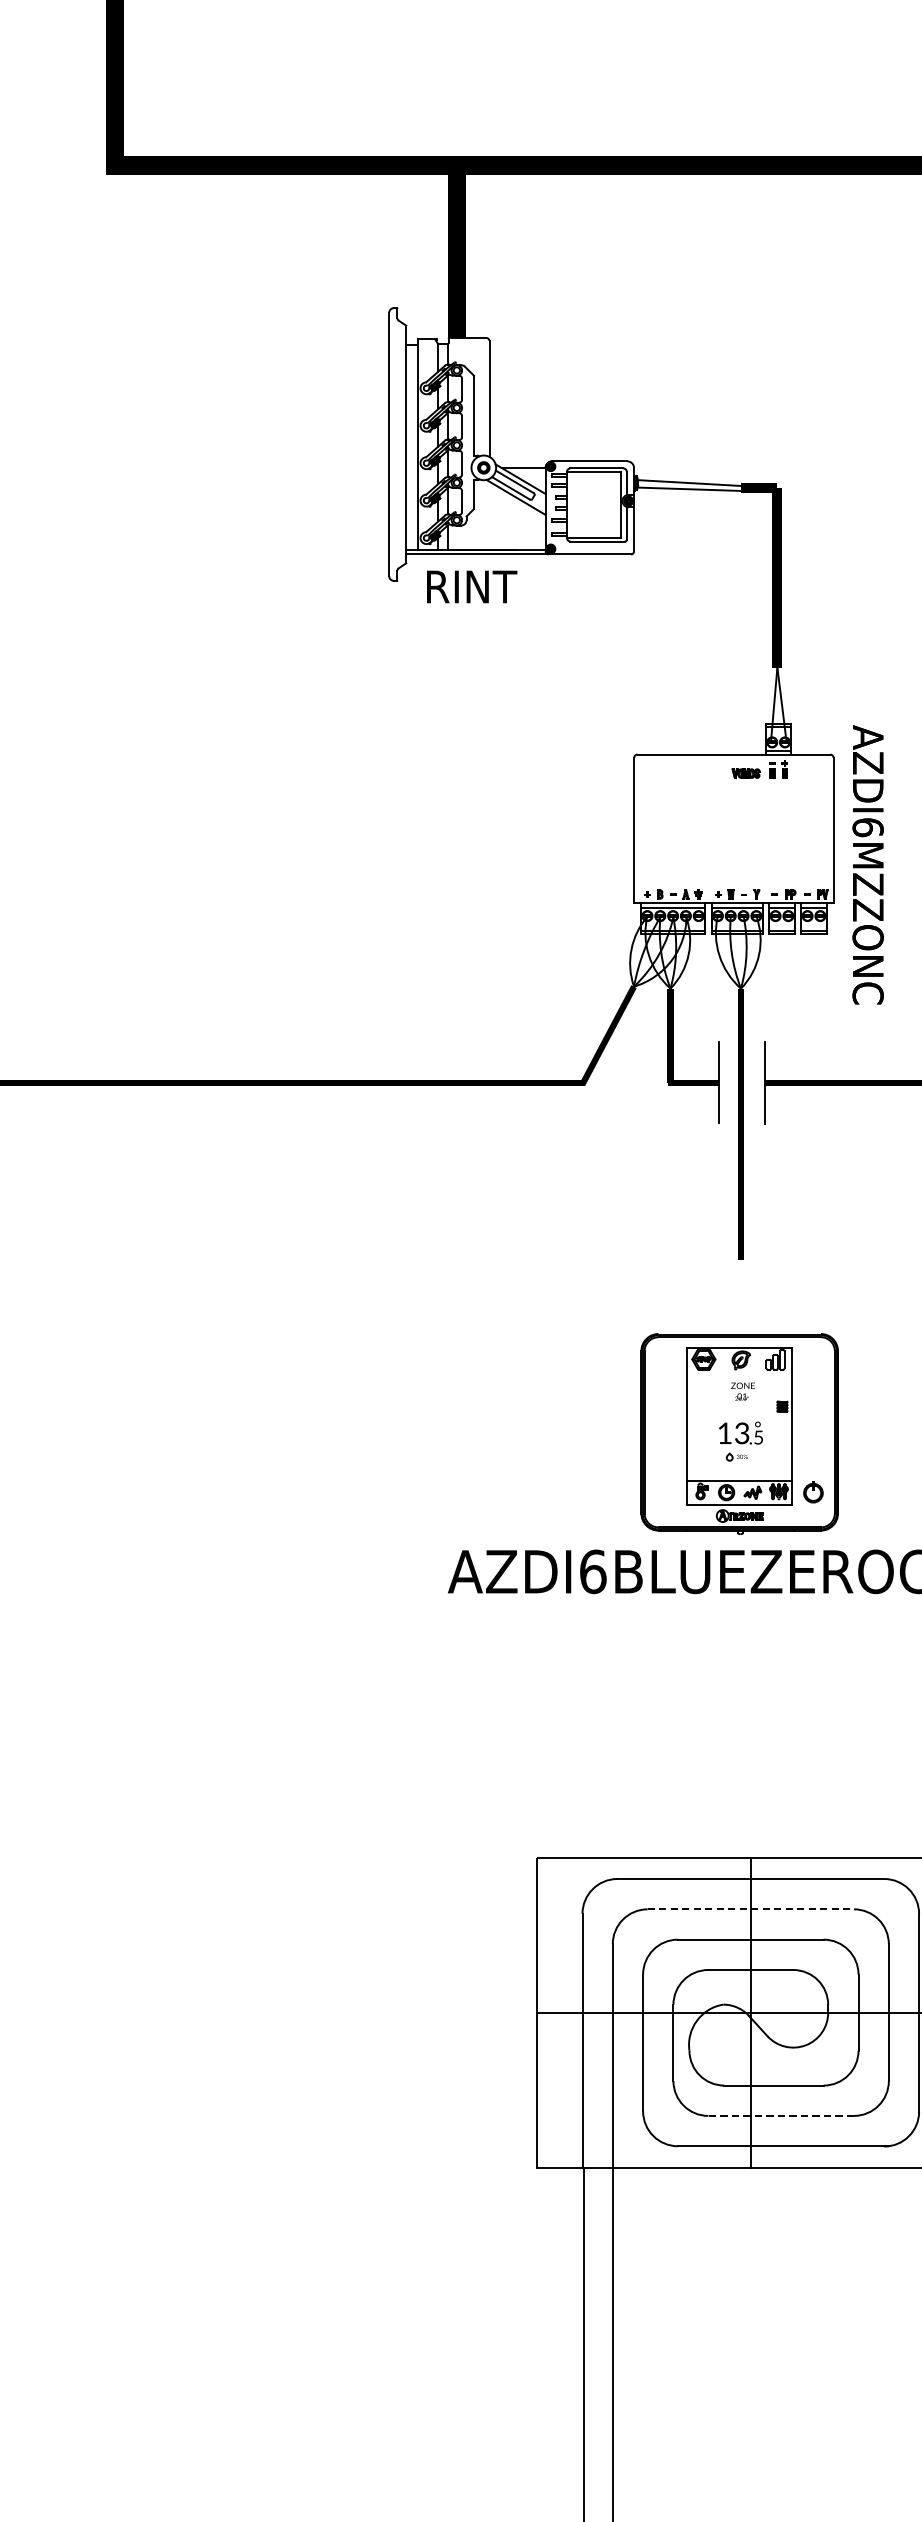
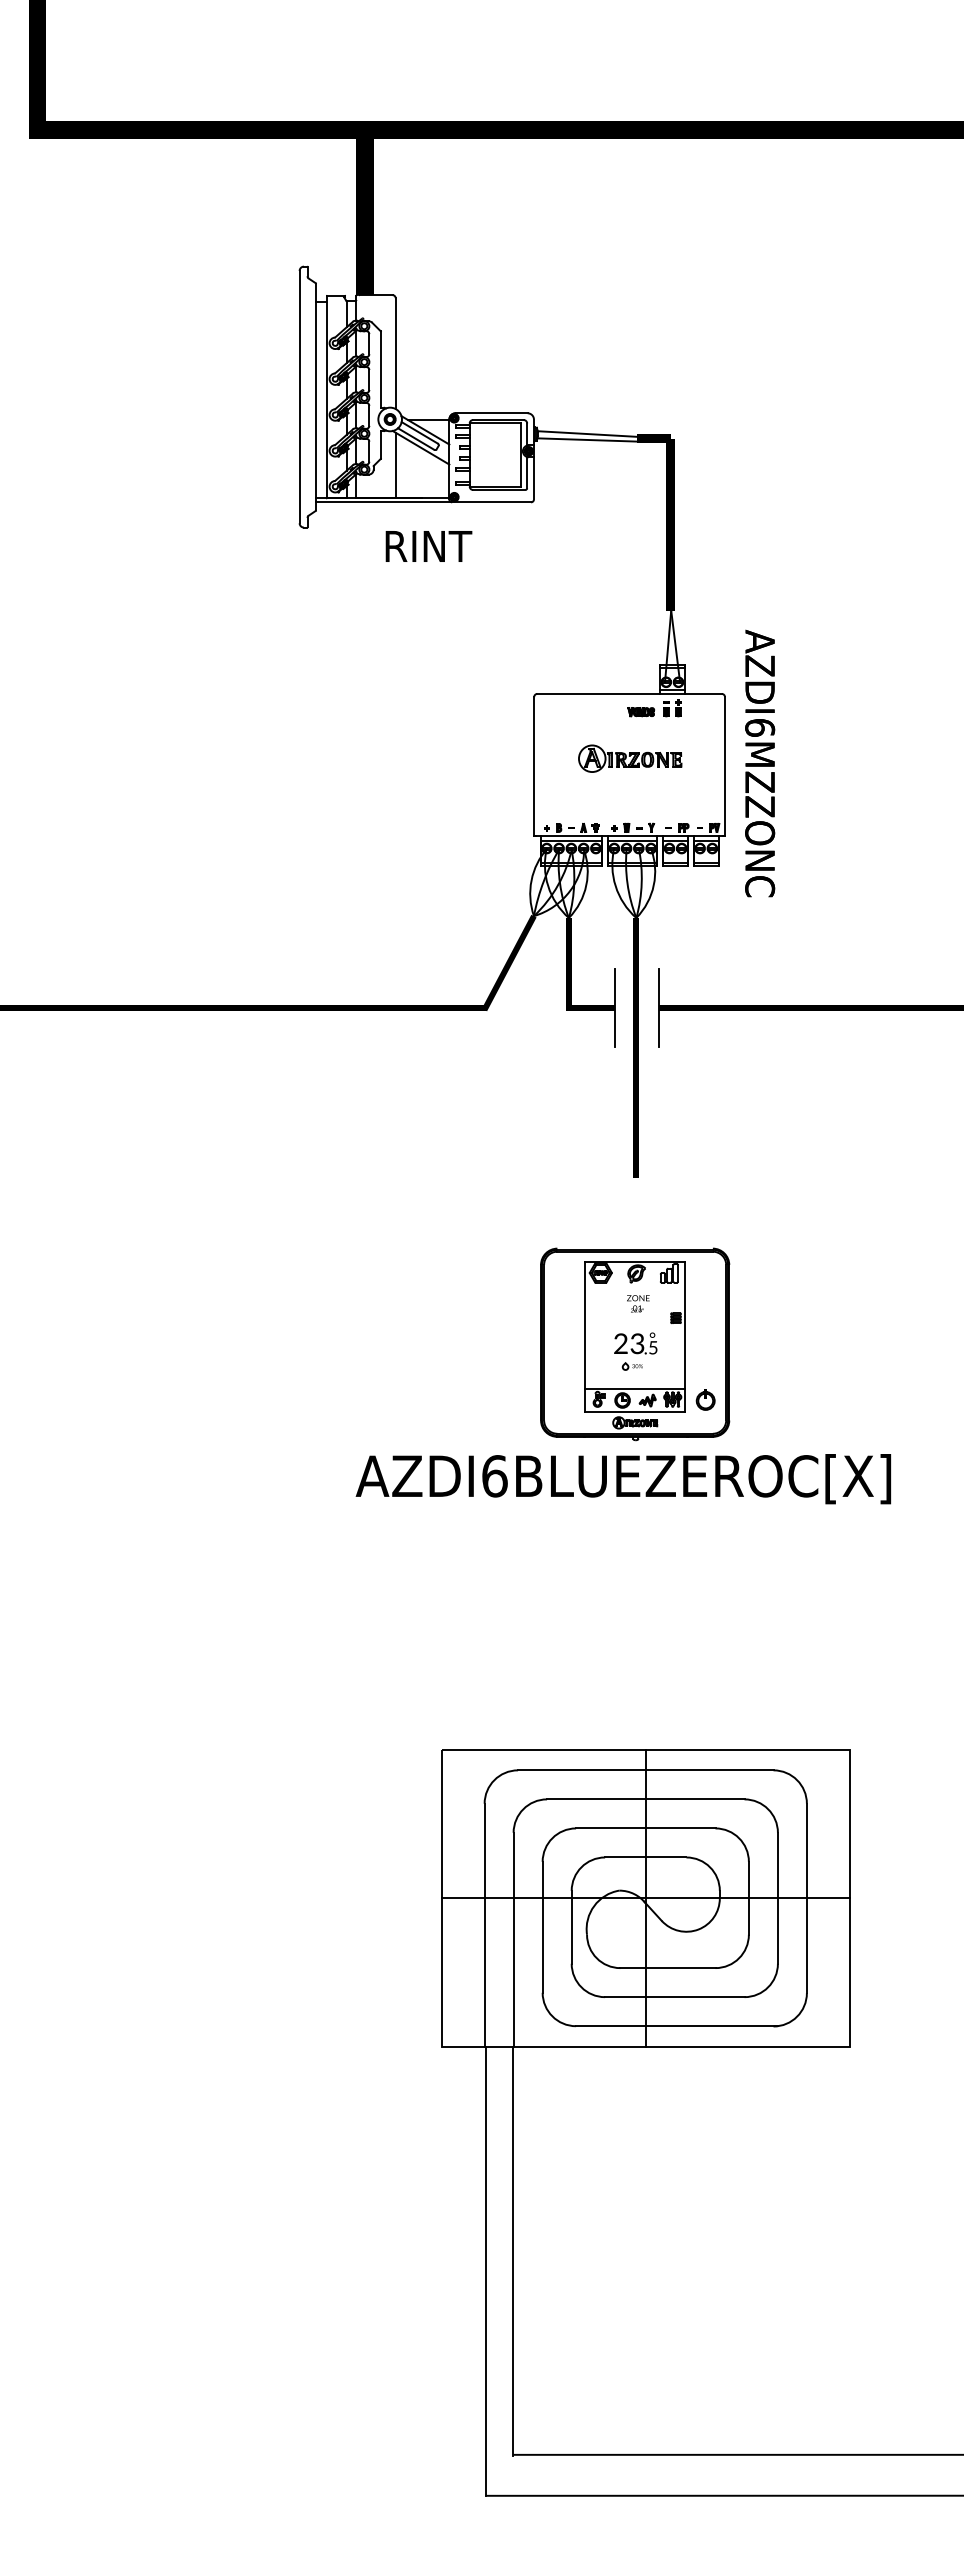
line: (489, 515) -> (395, 465), added
text: (471, 586) -> (428, 546), moved
part: (734, 822) -> (630, 758), added
text: (868, 864) -> (760, 763), moved
text: (724, 1433) -> (620, 1343), 13 -> 23
line: (750, 1909) -> (645, 1799), dashed -> solid
line: (780, 2116) -> (674, 1997), dashed -> solid

